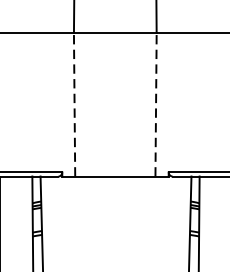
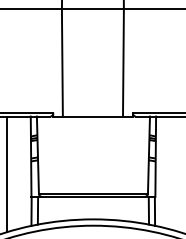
line: (74, 103) -> (62, 61), dashed -> solid
line: (156, 103) -> (123, 61), dashed -> solid

